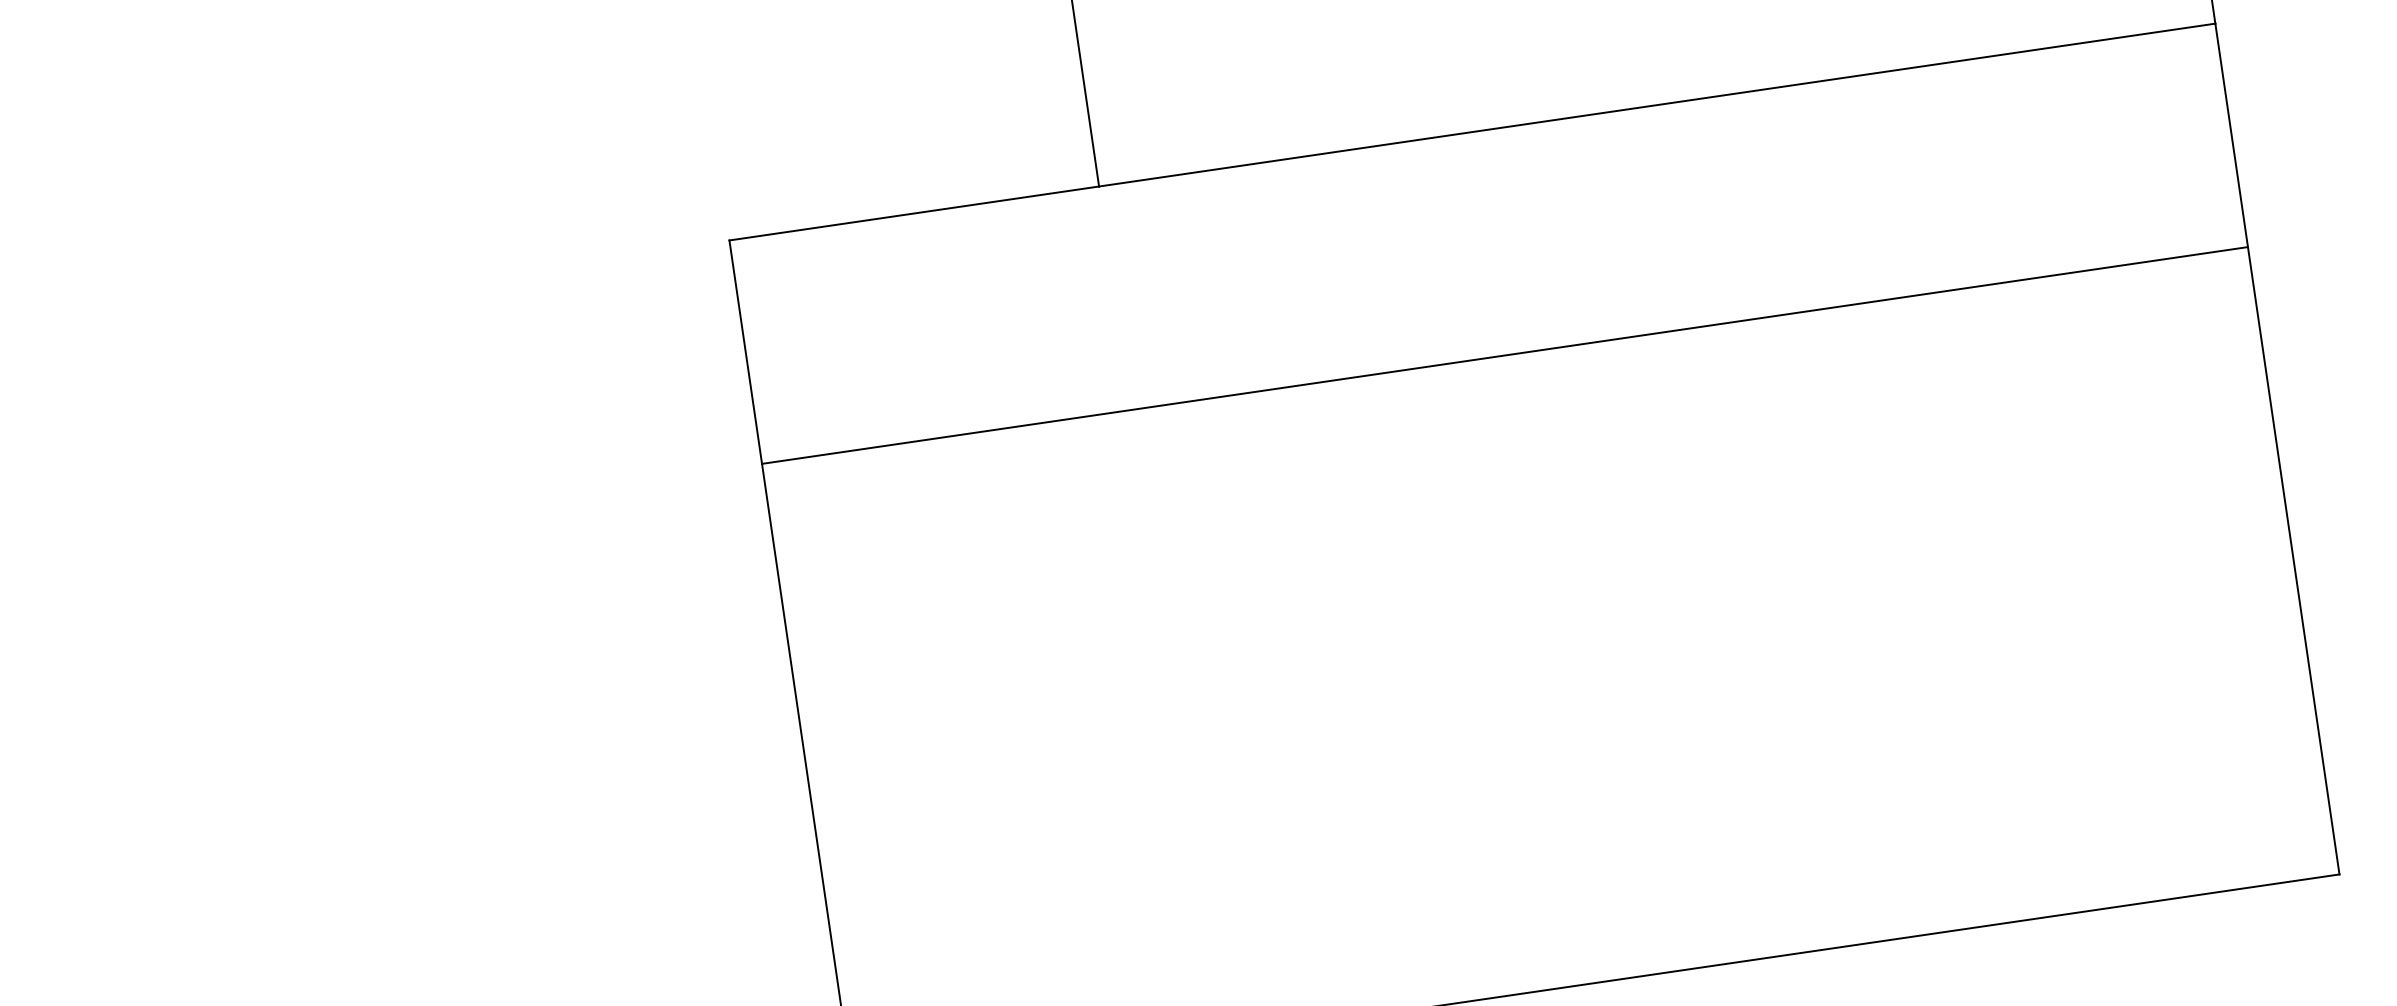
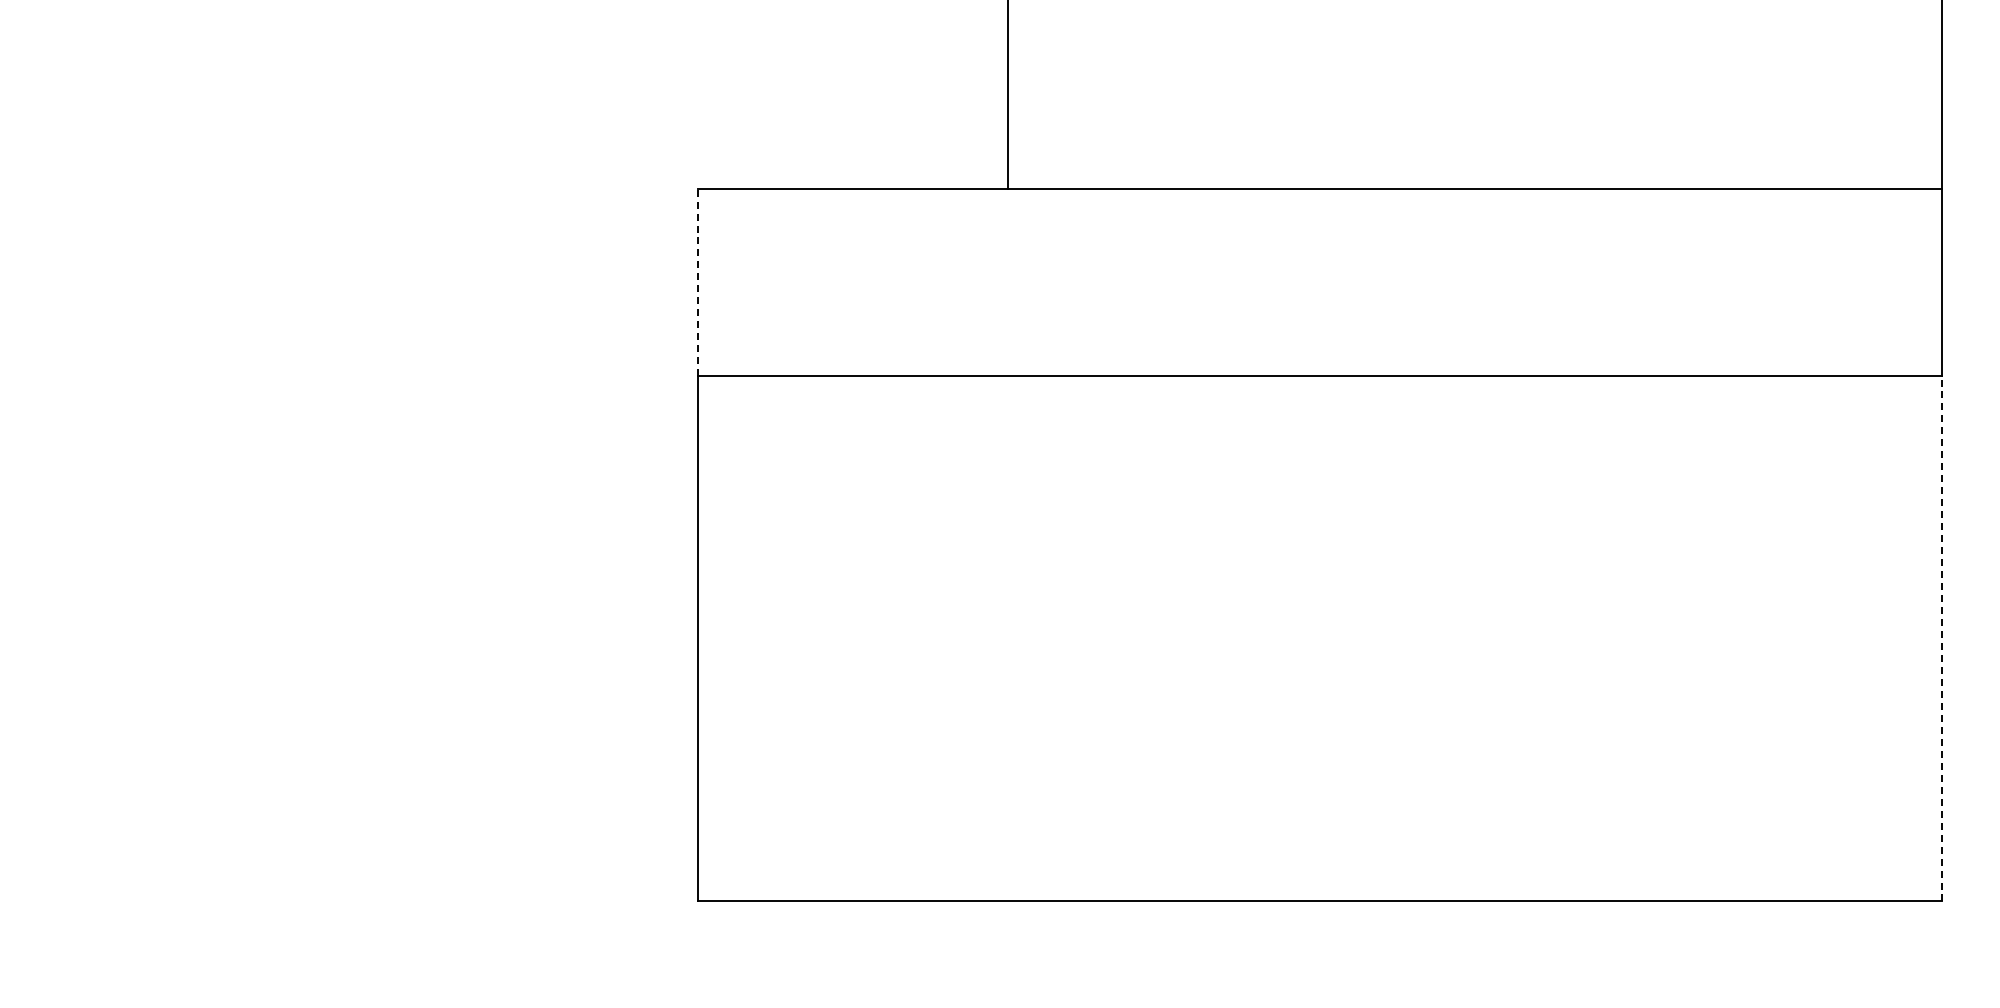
line: (745, 351) -> (698, 282), solid -> dashed
line: (2293, 560) -> (1942, 638), solid -> dashed

